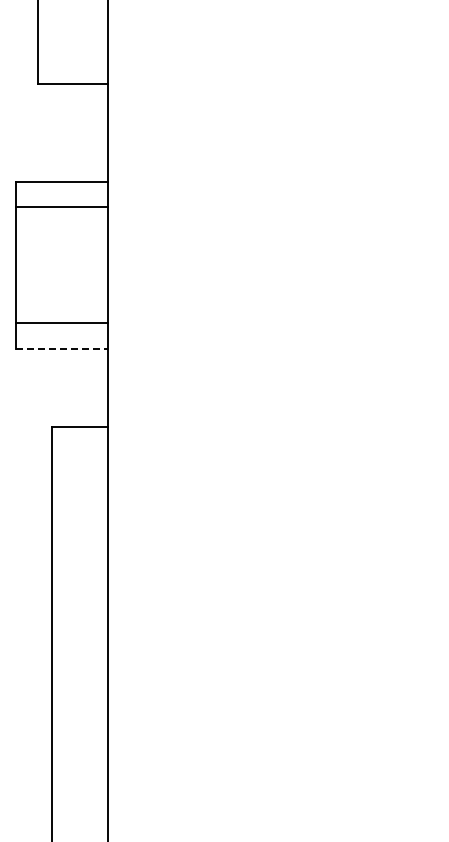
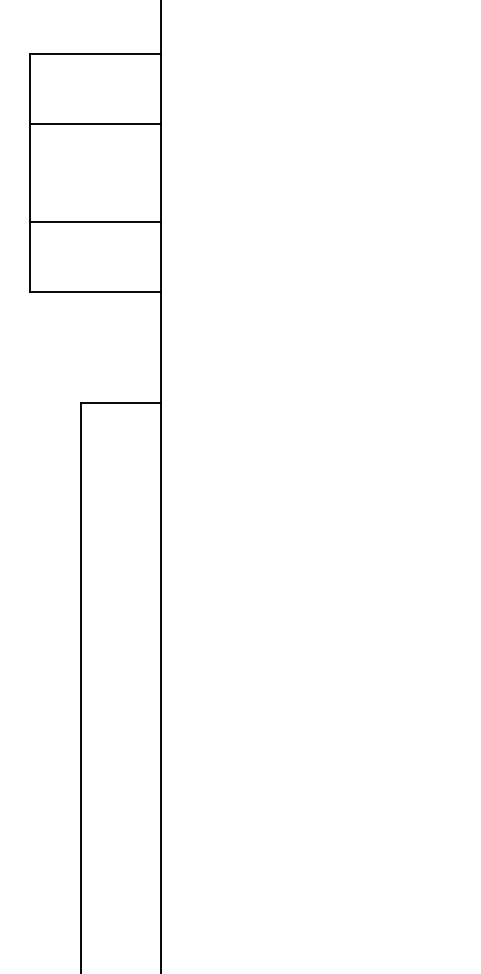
line: (61, 206) -> (95, 123), moved
line: (61, 323) -> (95, 222), moved
line: (62, 349) -> (96, 292), dashed -> solid

